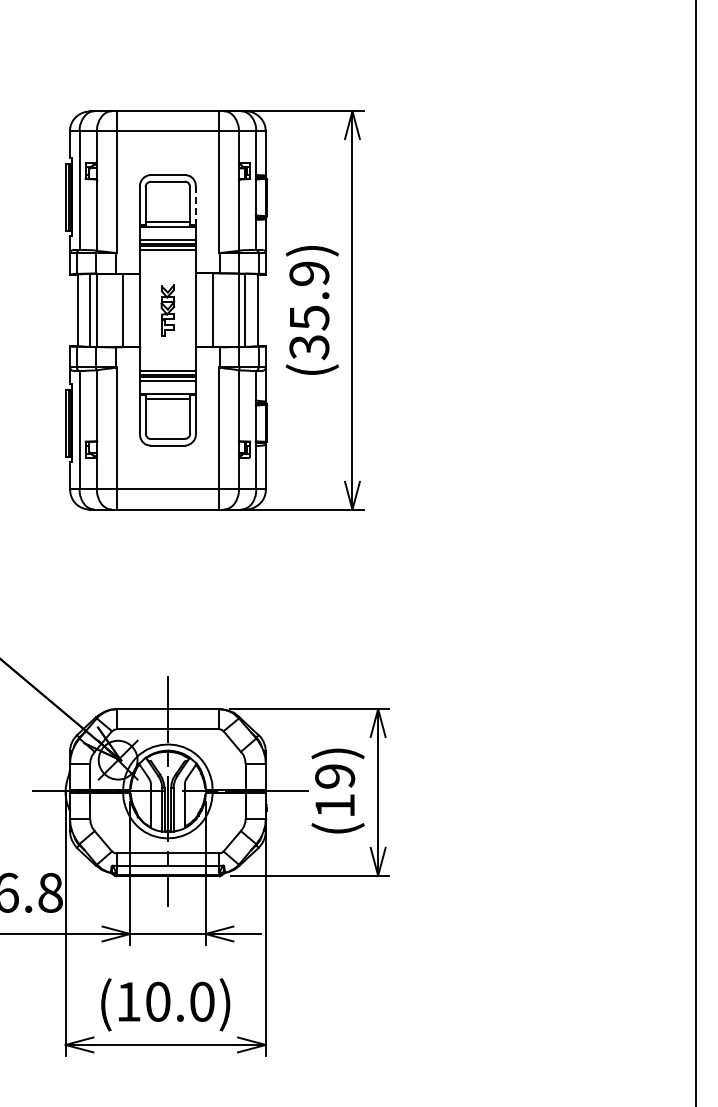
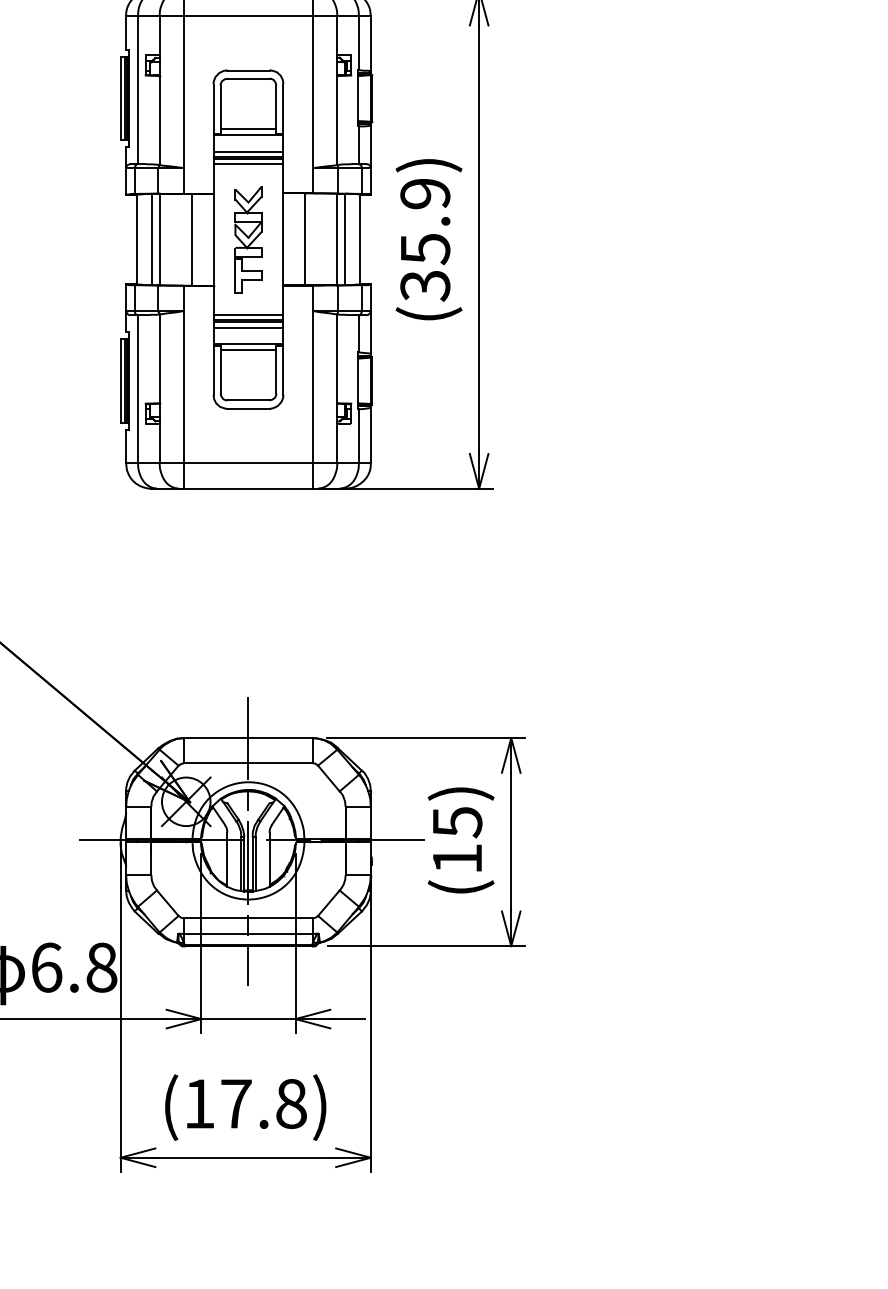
line: (195, 205) -> (282, 108), dashed -> solid
part: (167, 310) -> (247, 239), size x1.67
text: (335, 776) -> (457, 822), (19) -> (15)
text: (180, 1001) -> (264, 1103), (10.0) -> (17.8)

